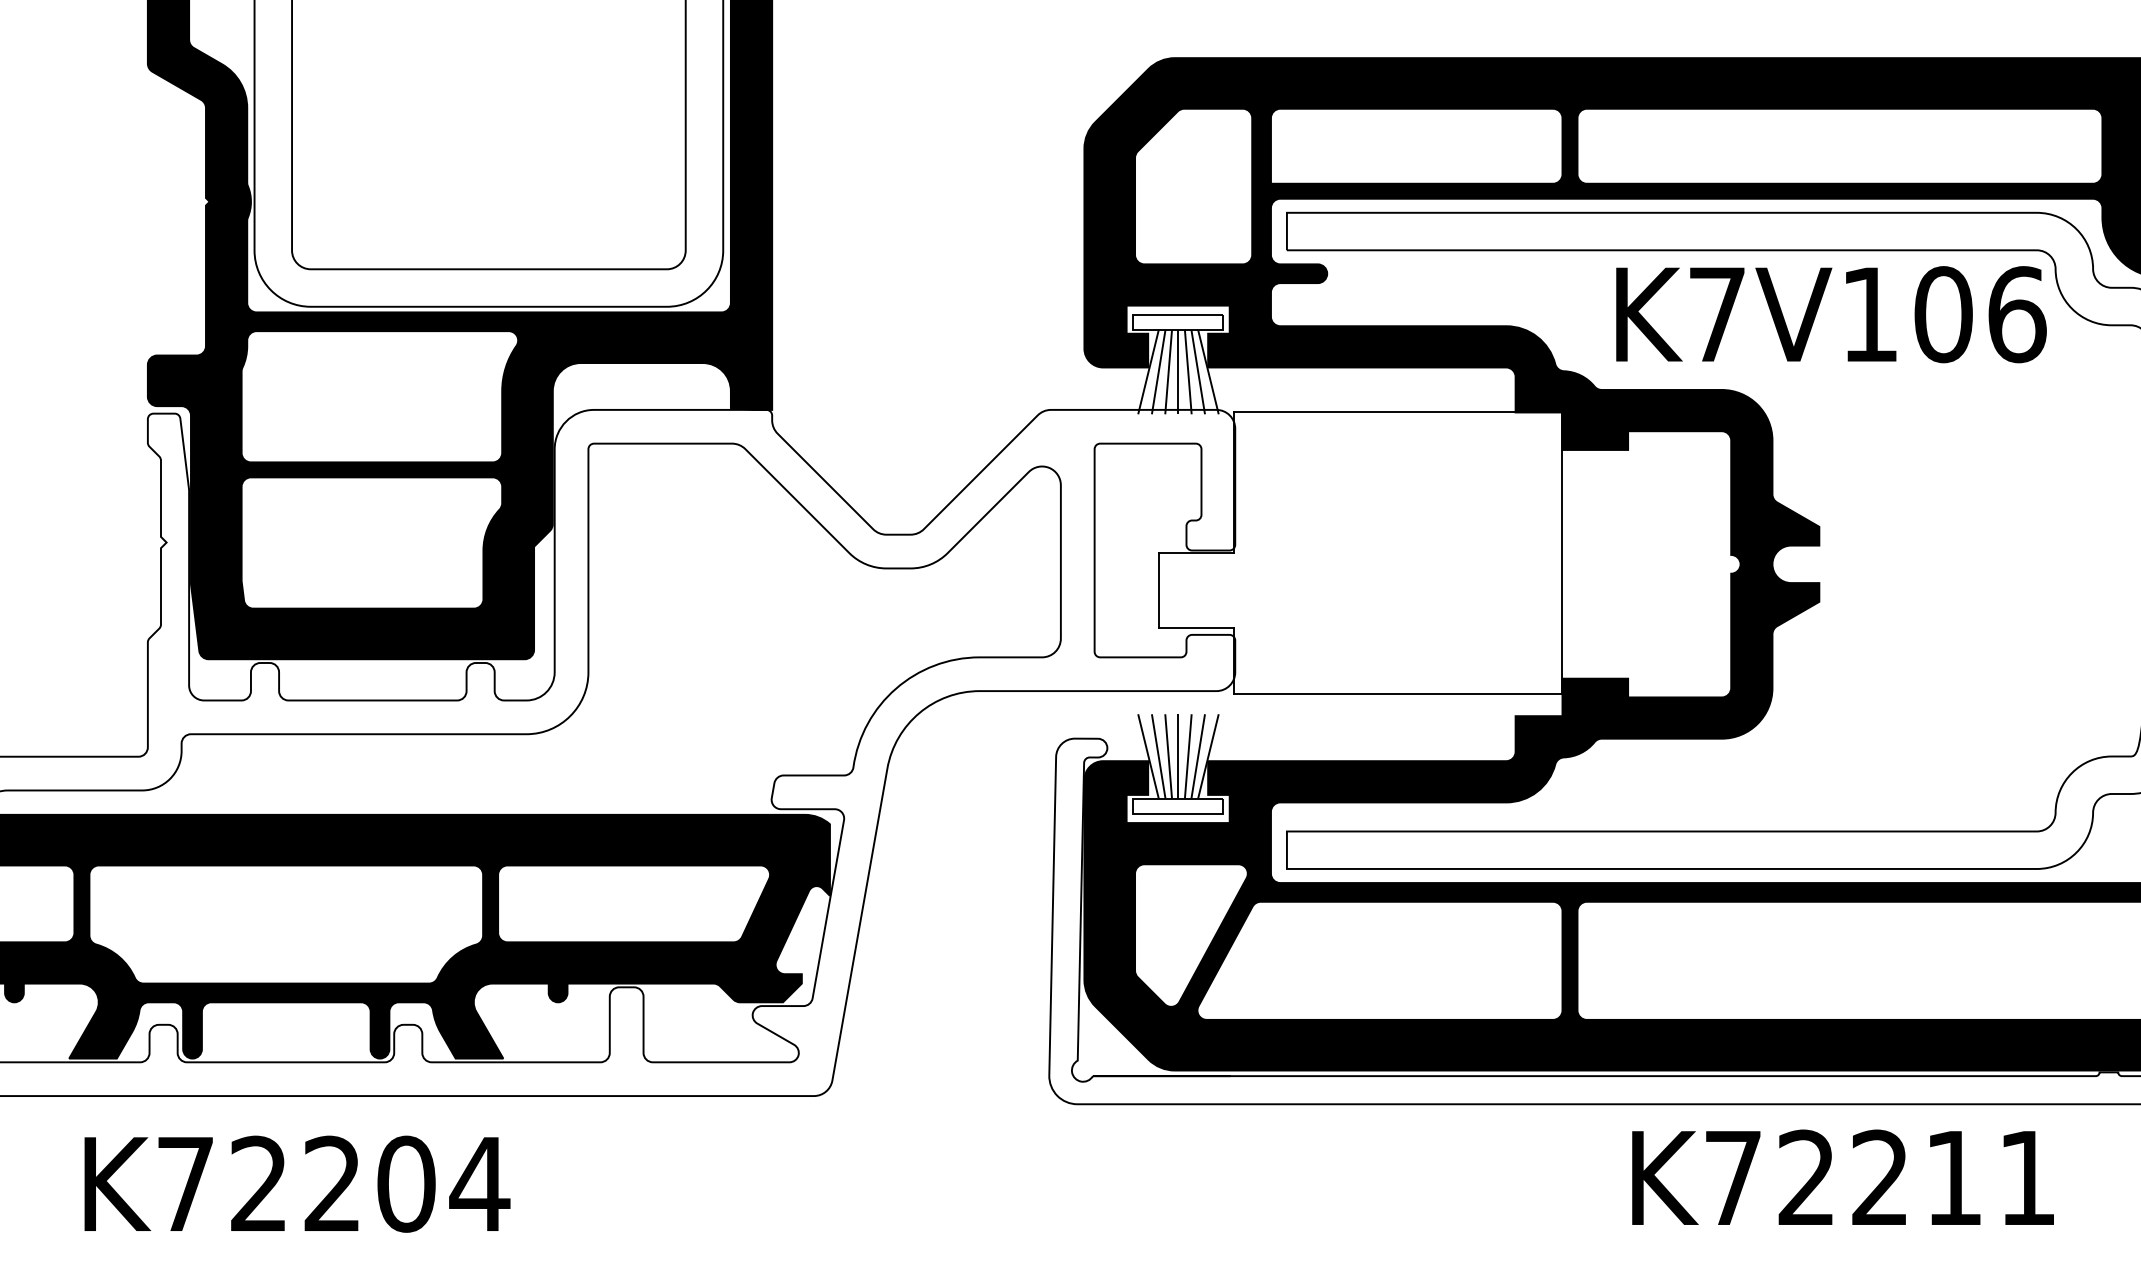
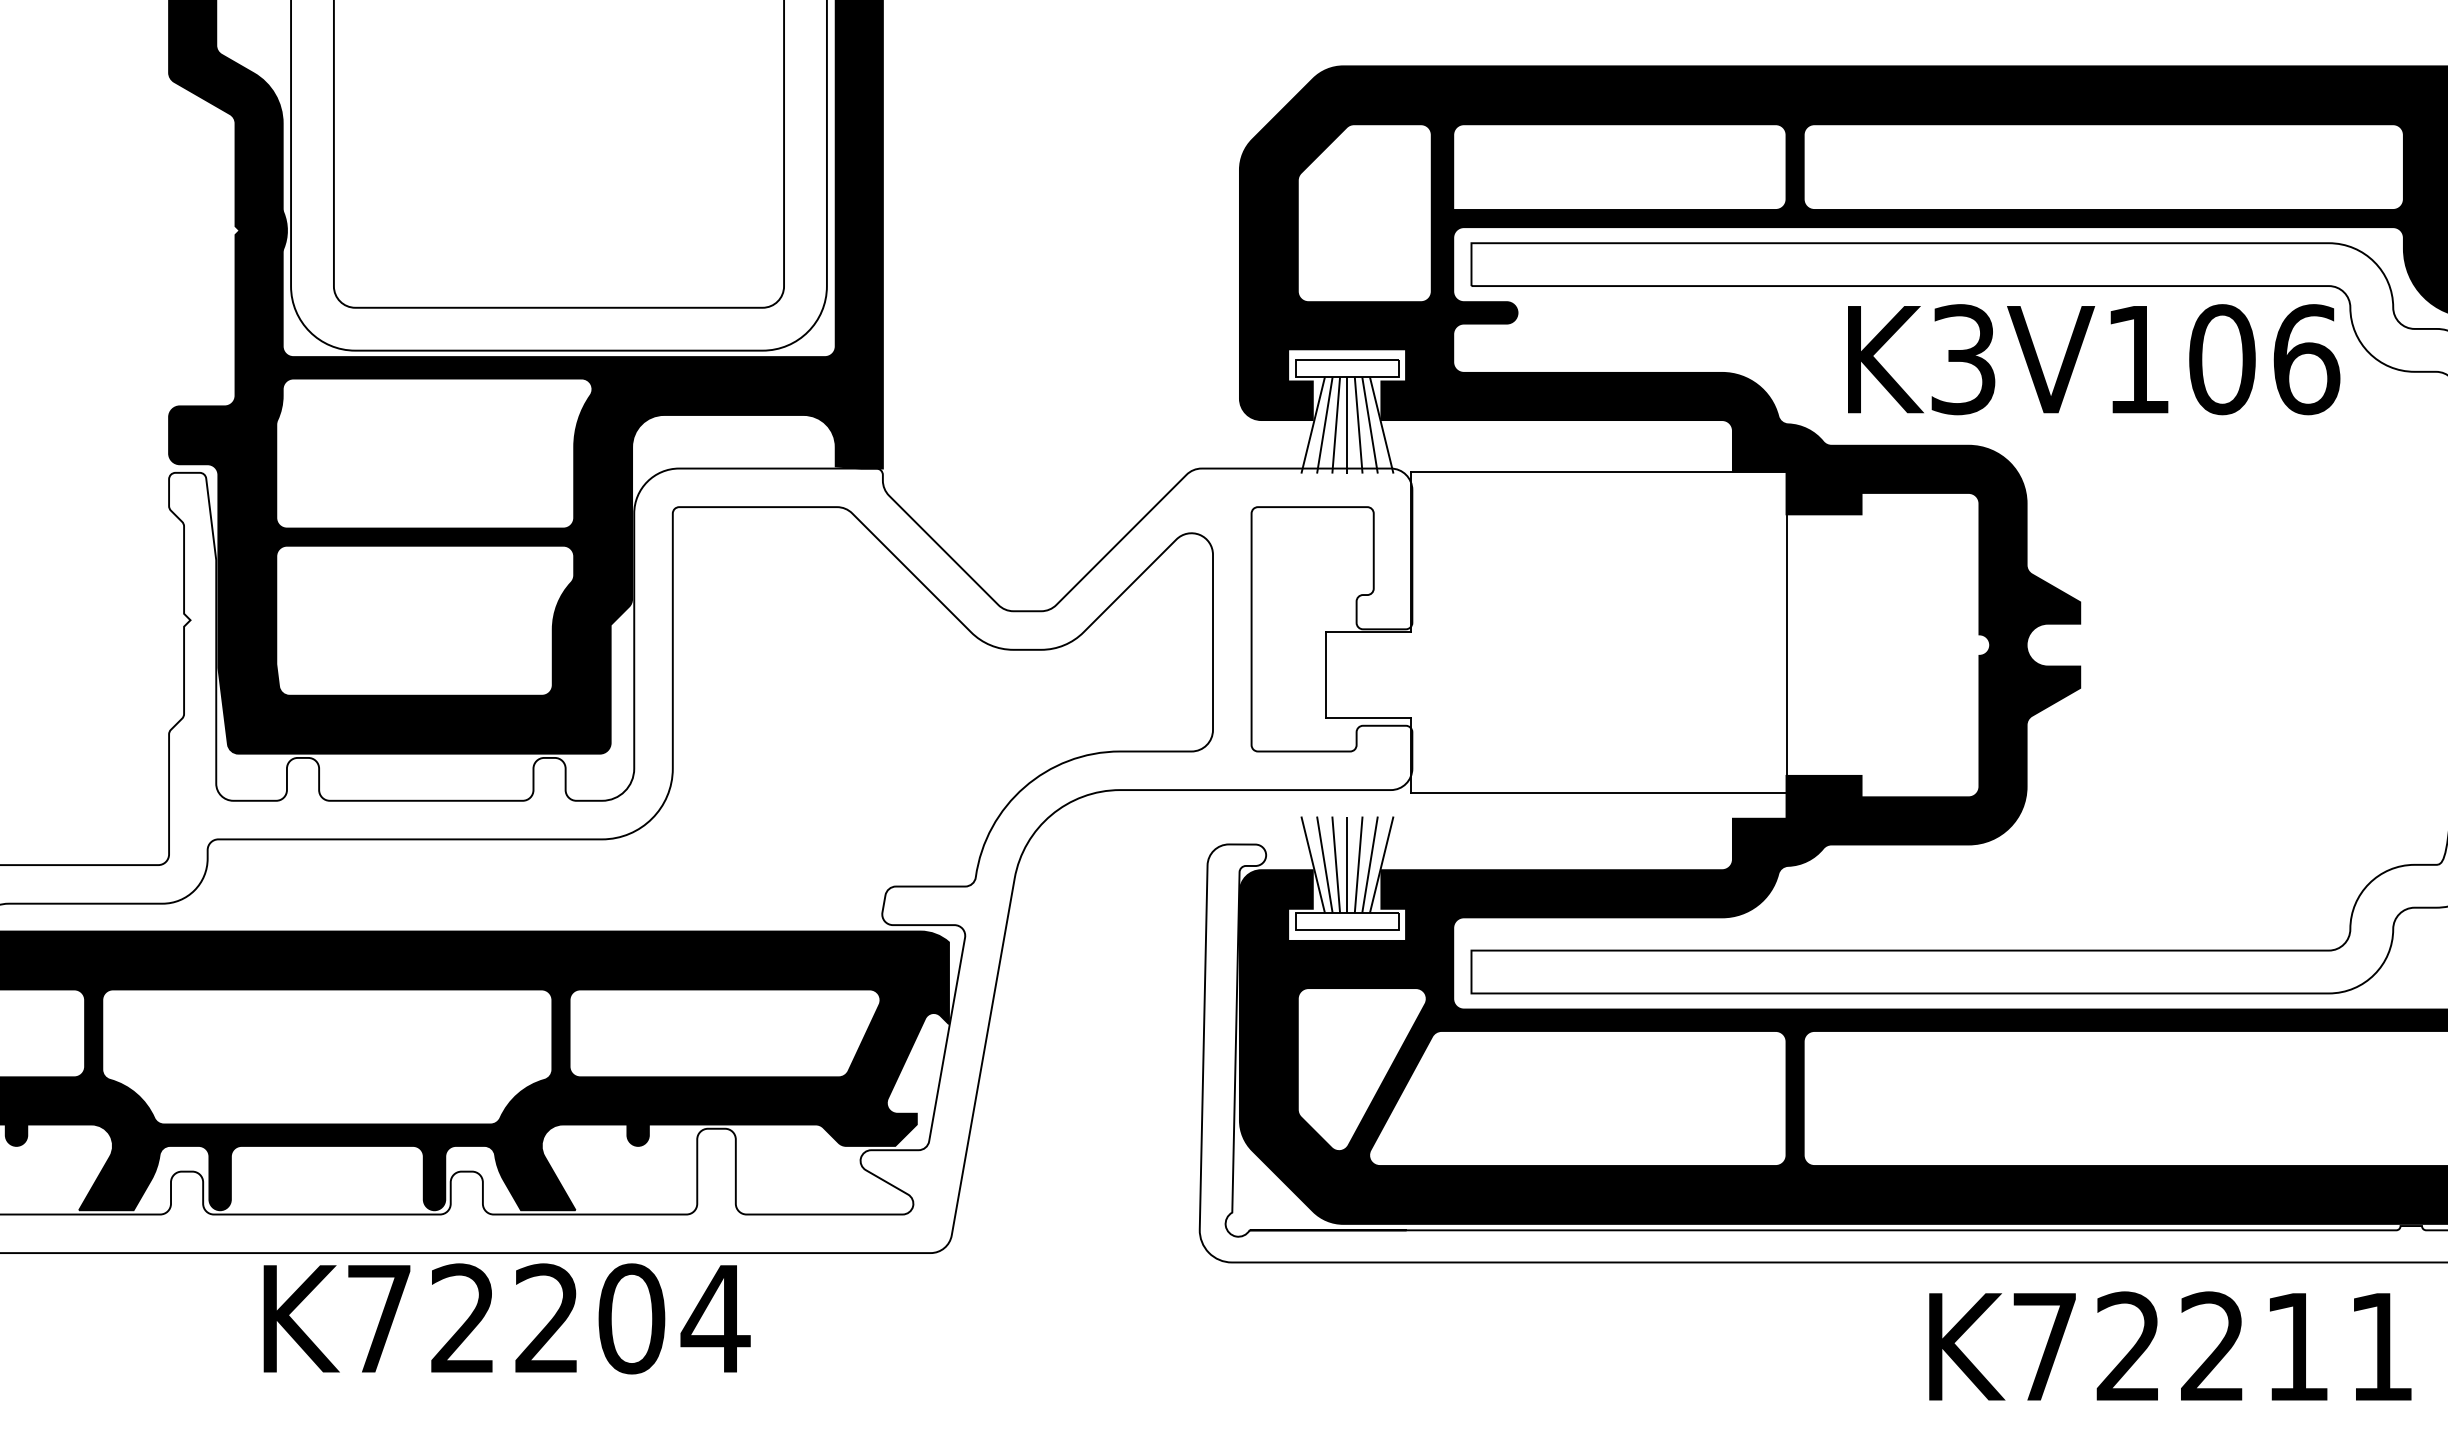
text: (1717, 314) -> (1963, 359), K7V106 -> K3V106
text: (1843, 1176) -> (2170, 1345), moved
text: (296, 1183) -> (506, 1318), moved

